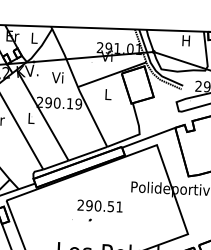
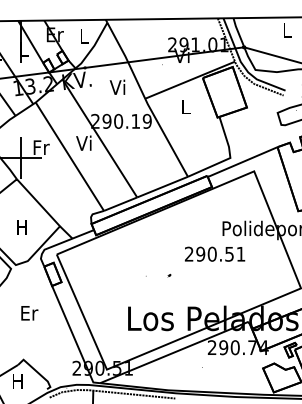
text: (185, 40) -> (286, 30), H -> L
text: (30, 117) -> (83, 142), L -> Vi
text: (99, 205) -> (214, 253), moved

